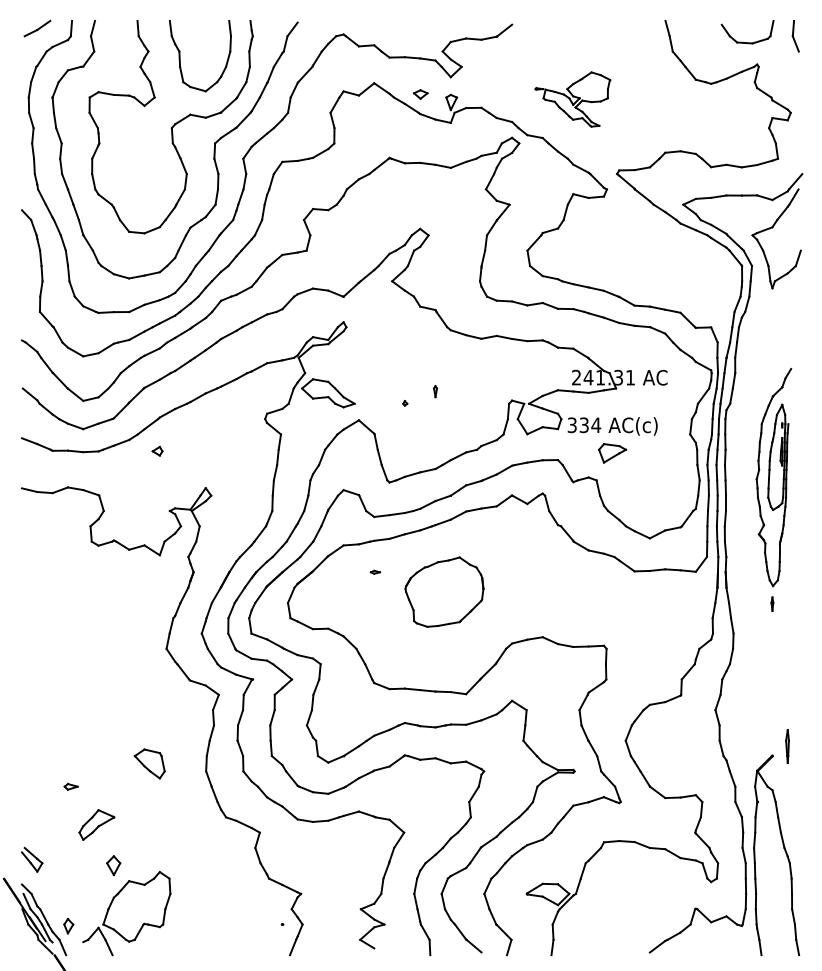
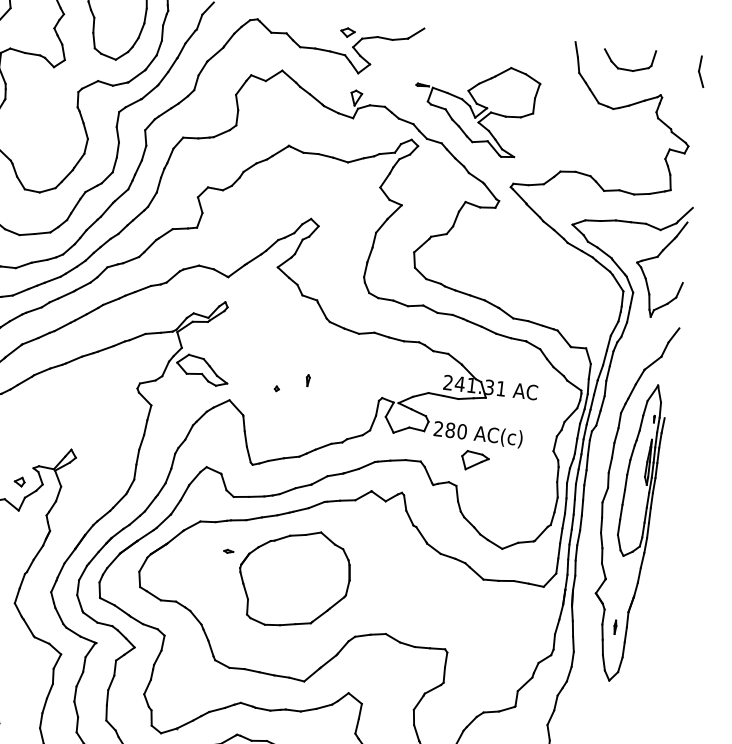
part: (747, 42) -> (628, 69), moved
part: (420, 94) -> (347, 32), moved
part: (572, 99) -> (475, 108), size x1.67
text: (584, 425) -> (450, 430), 334 -> 280
part: (157, 450) -> (19, 481), moved
part: (773, 477) -> (630, 502), size x1.67
part: (444, 591) -> (294, 578), size x1.43

